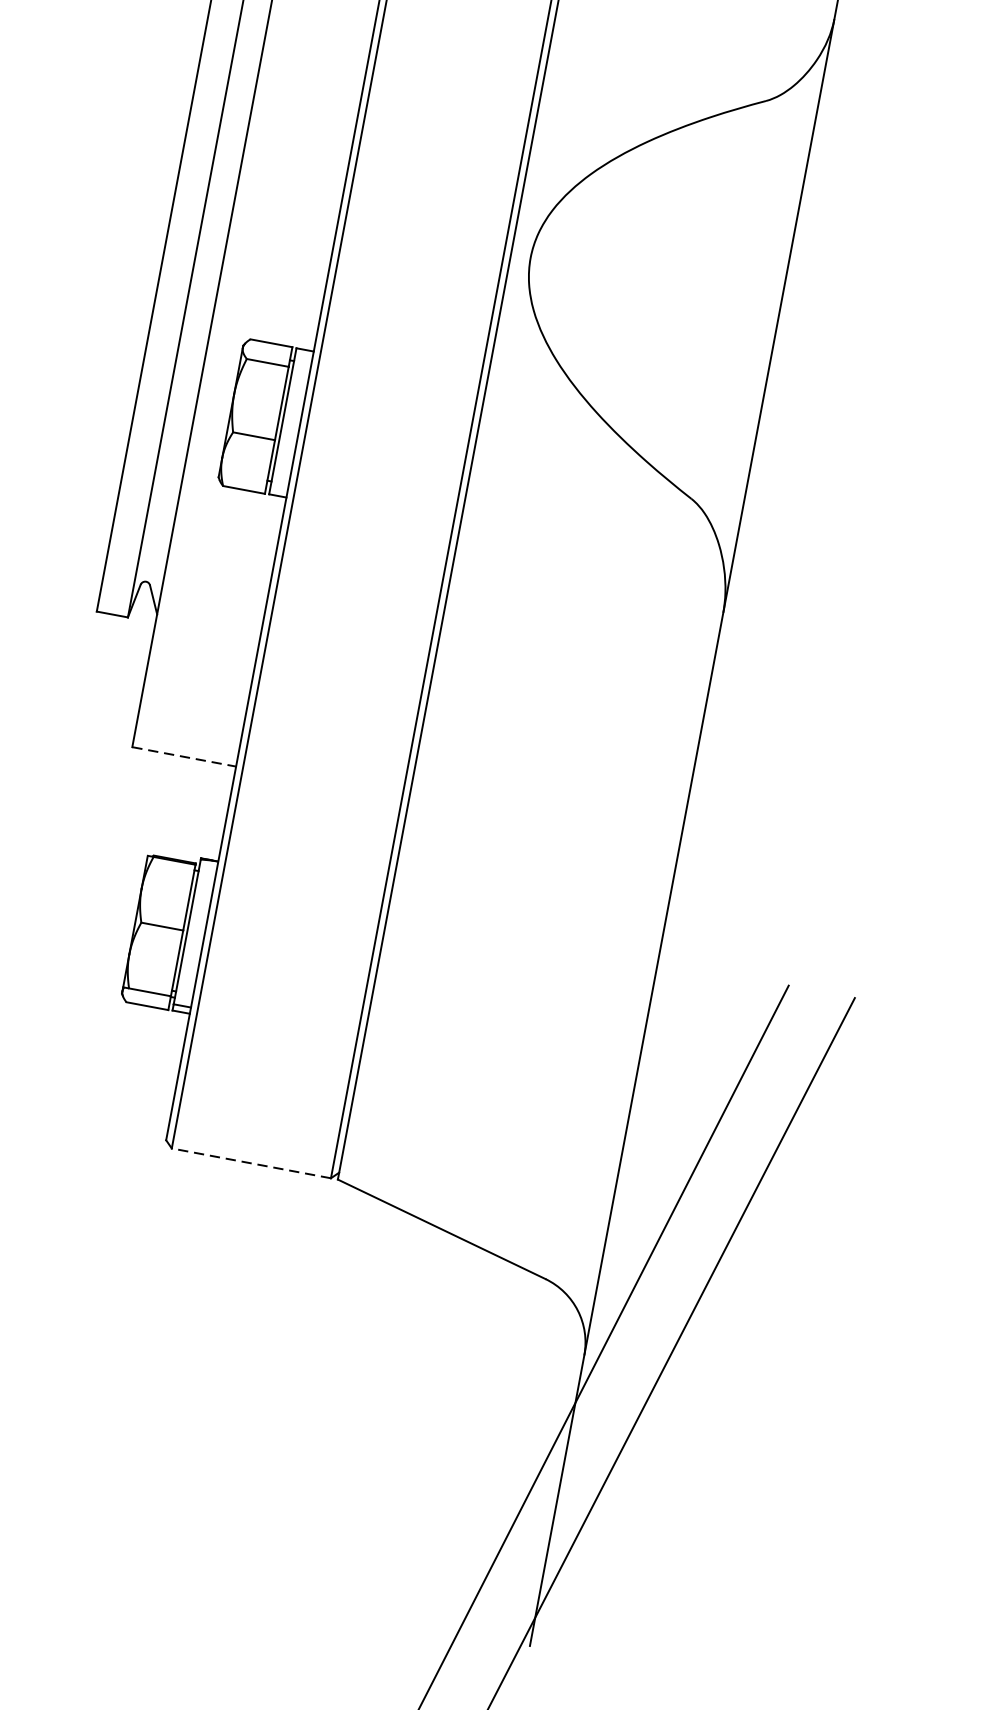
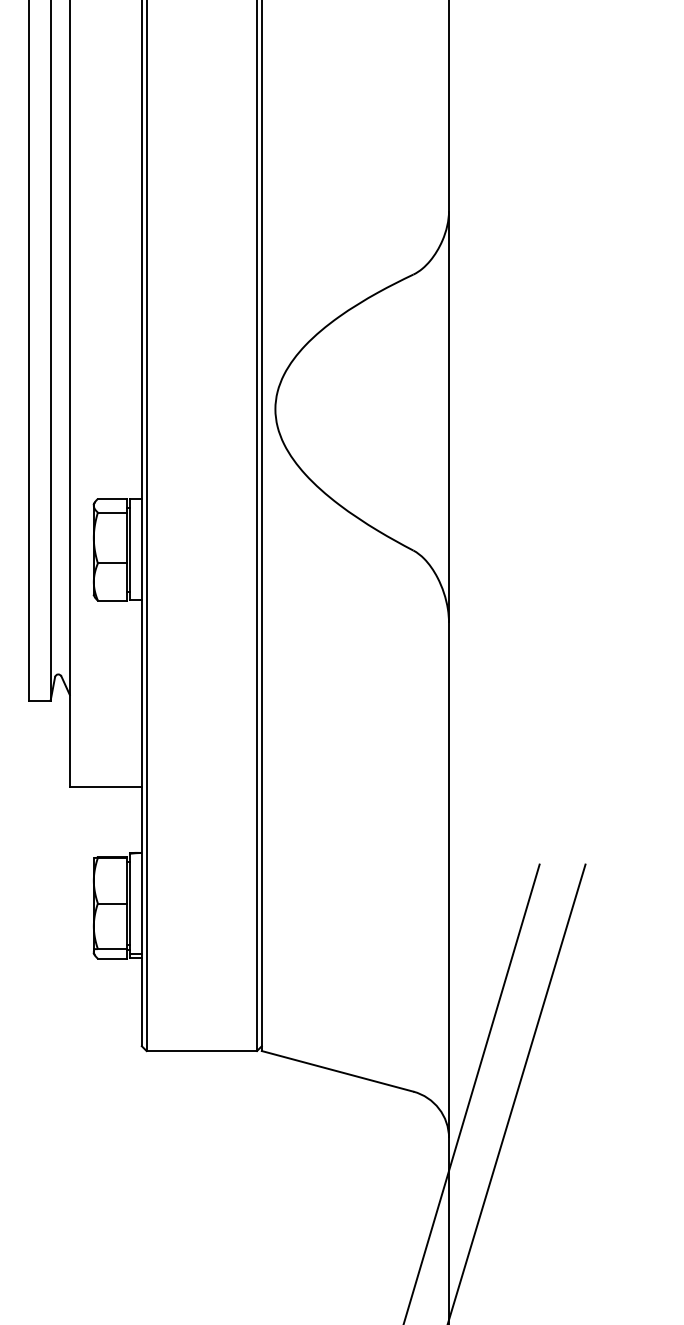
line: (183, 757) -> (105, 787), dashed -> solid
line: (250, 1163) -> (201, 1051), dashed -> solid

